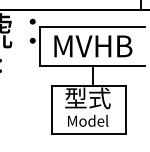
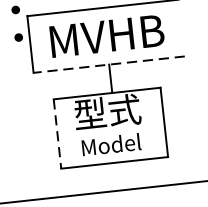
line: (92, 66) -> (109, 65), solid -> dashed
line: (52, 109) -> (58, 133), solid -> dashed

